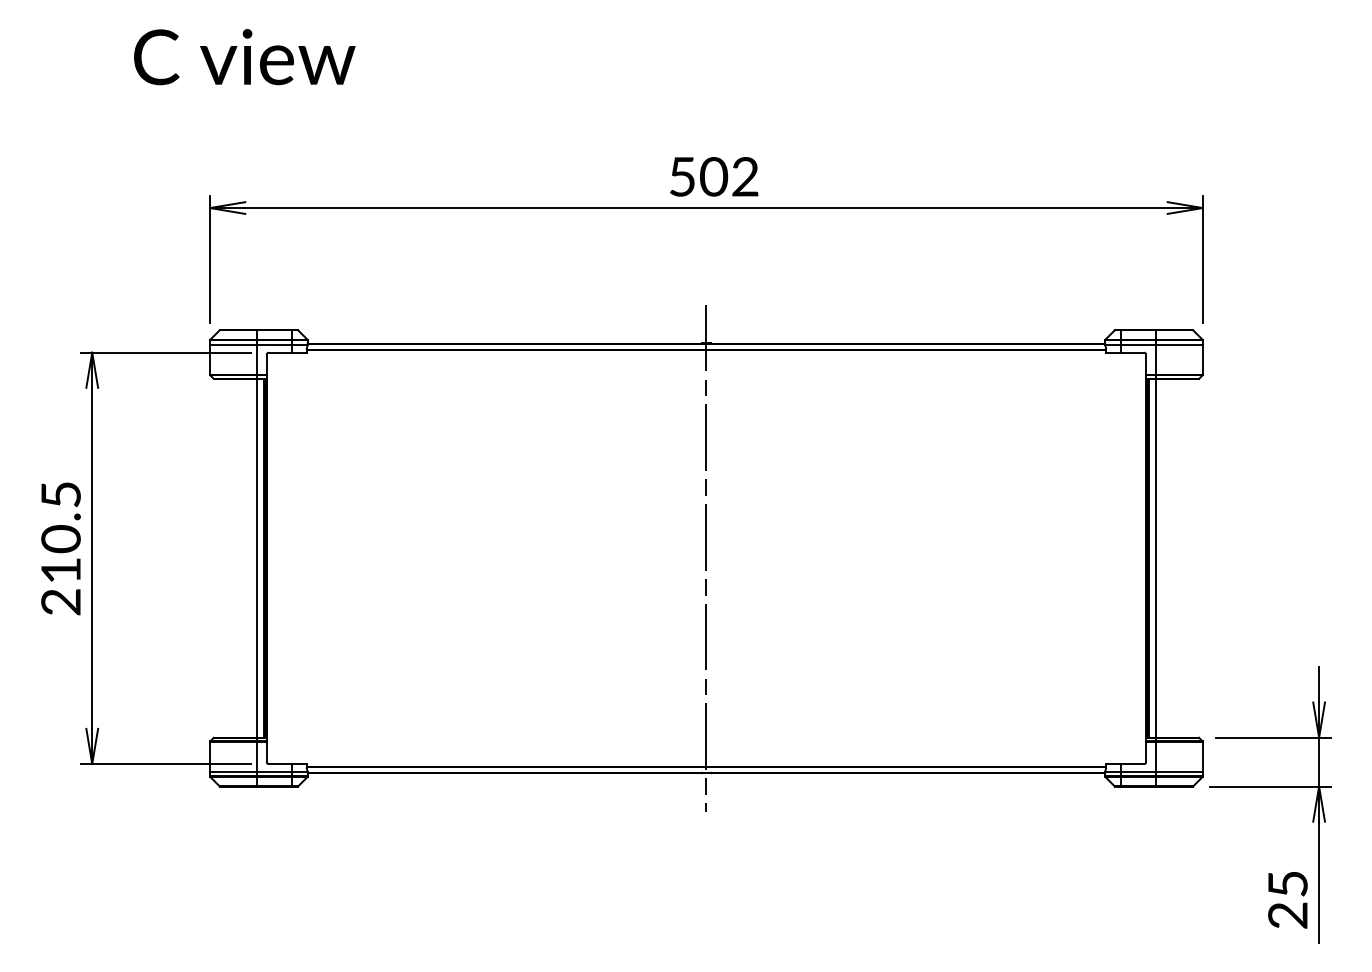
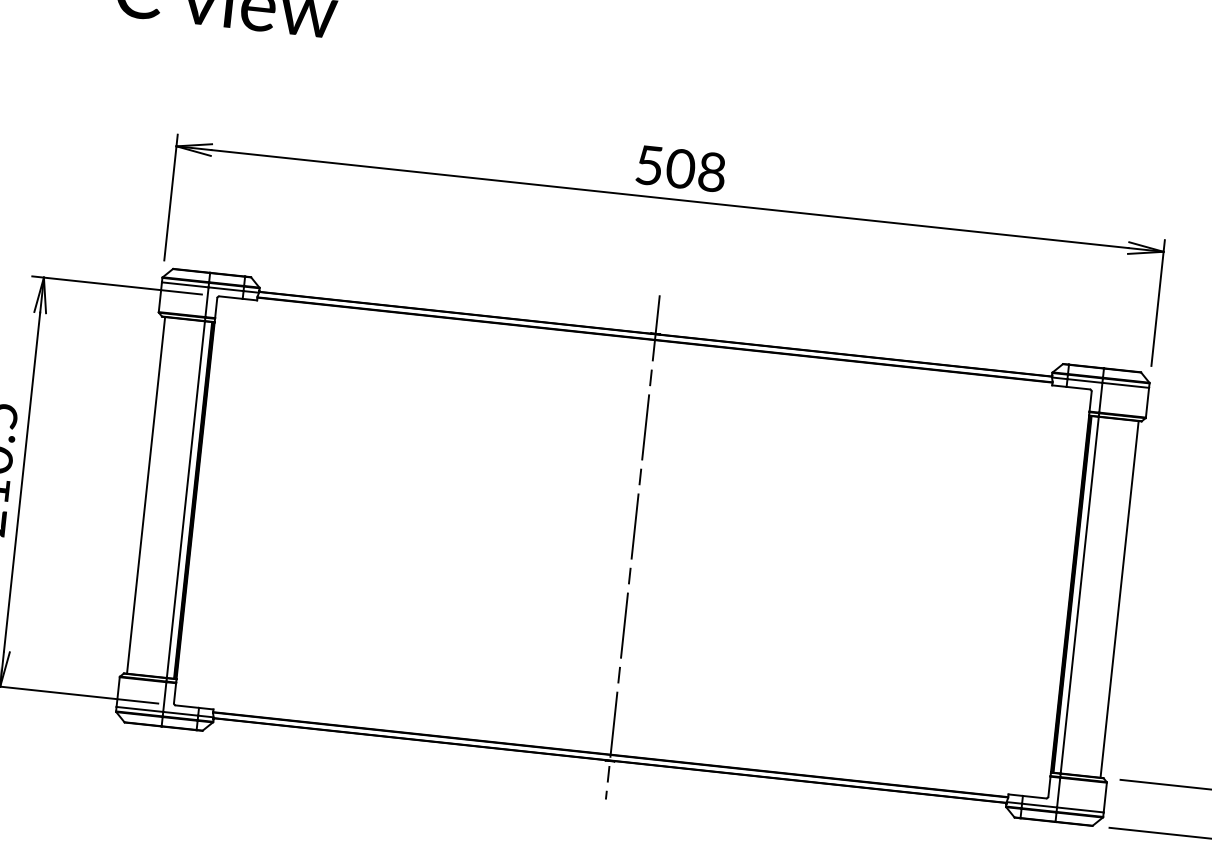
text: (745, 177) -> (712, 172), 502 -> 508
line: (216, 558) -> (145, 495), added
line: (1195, 558) -> (1119, 599), added

